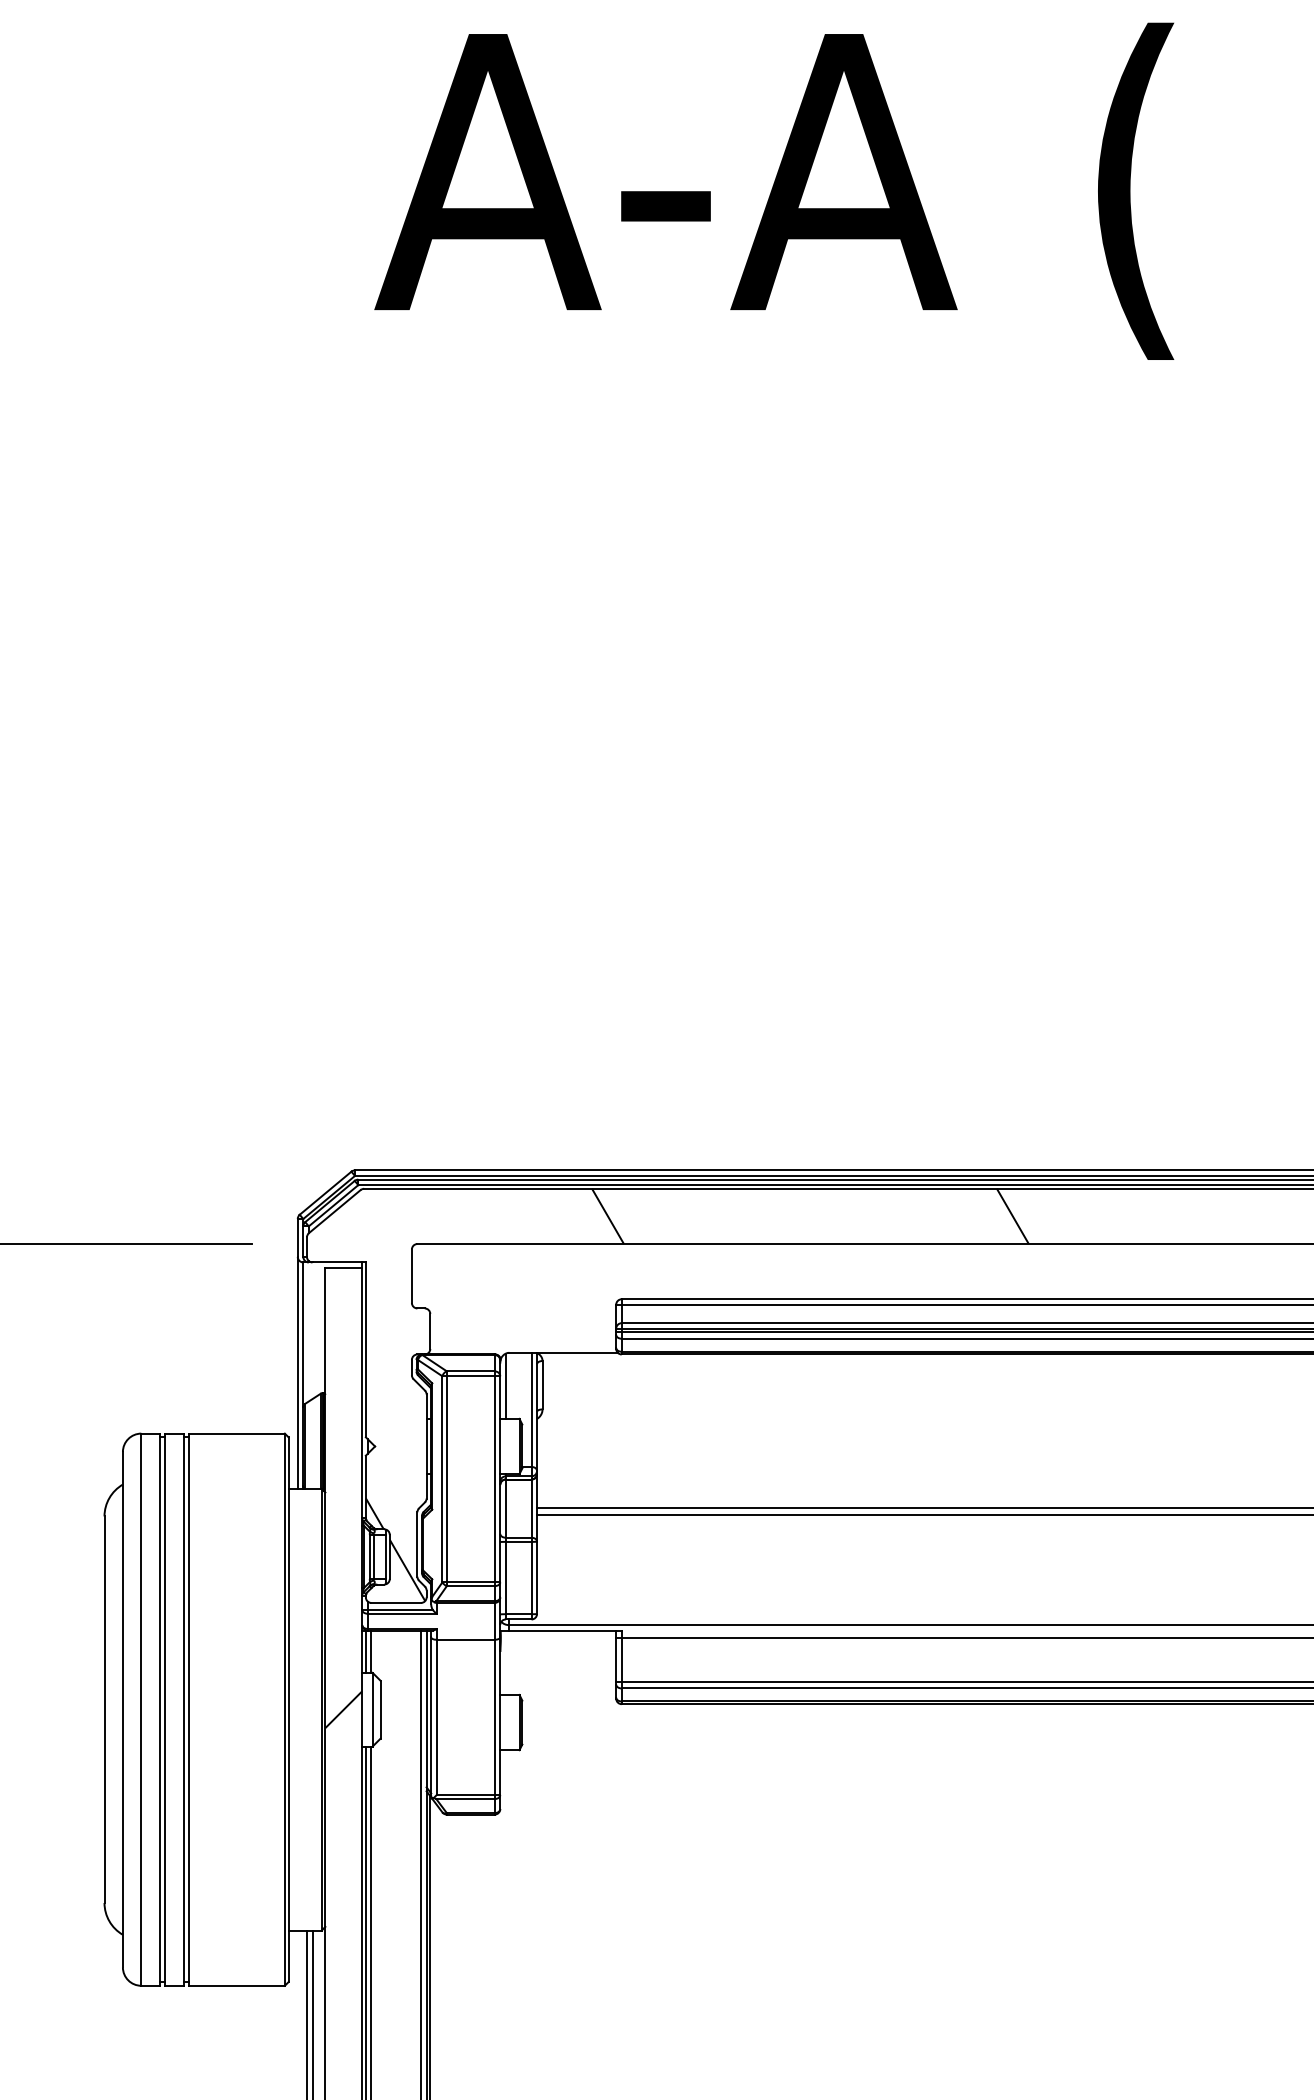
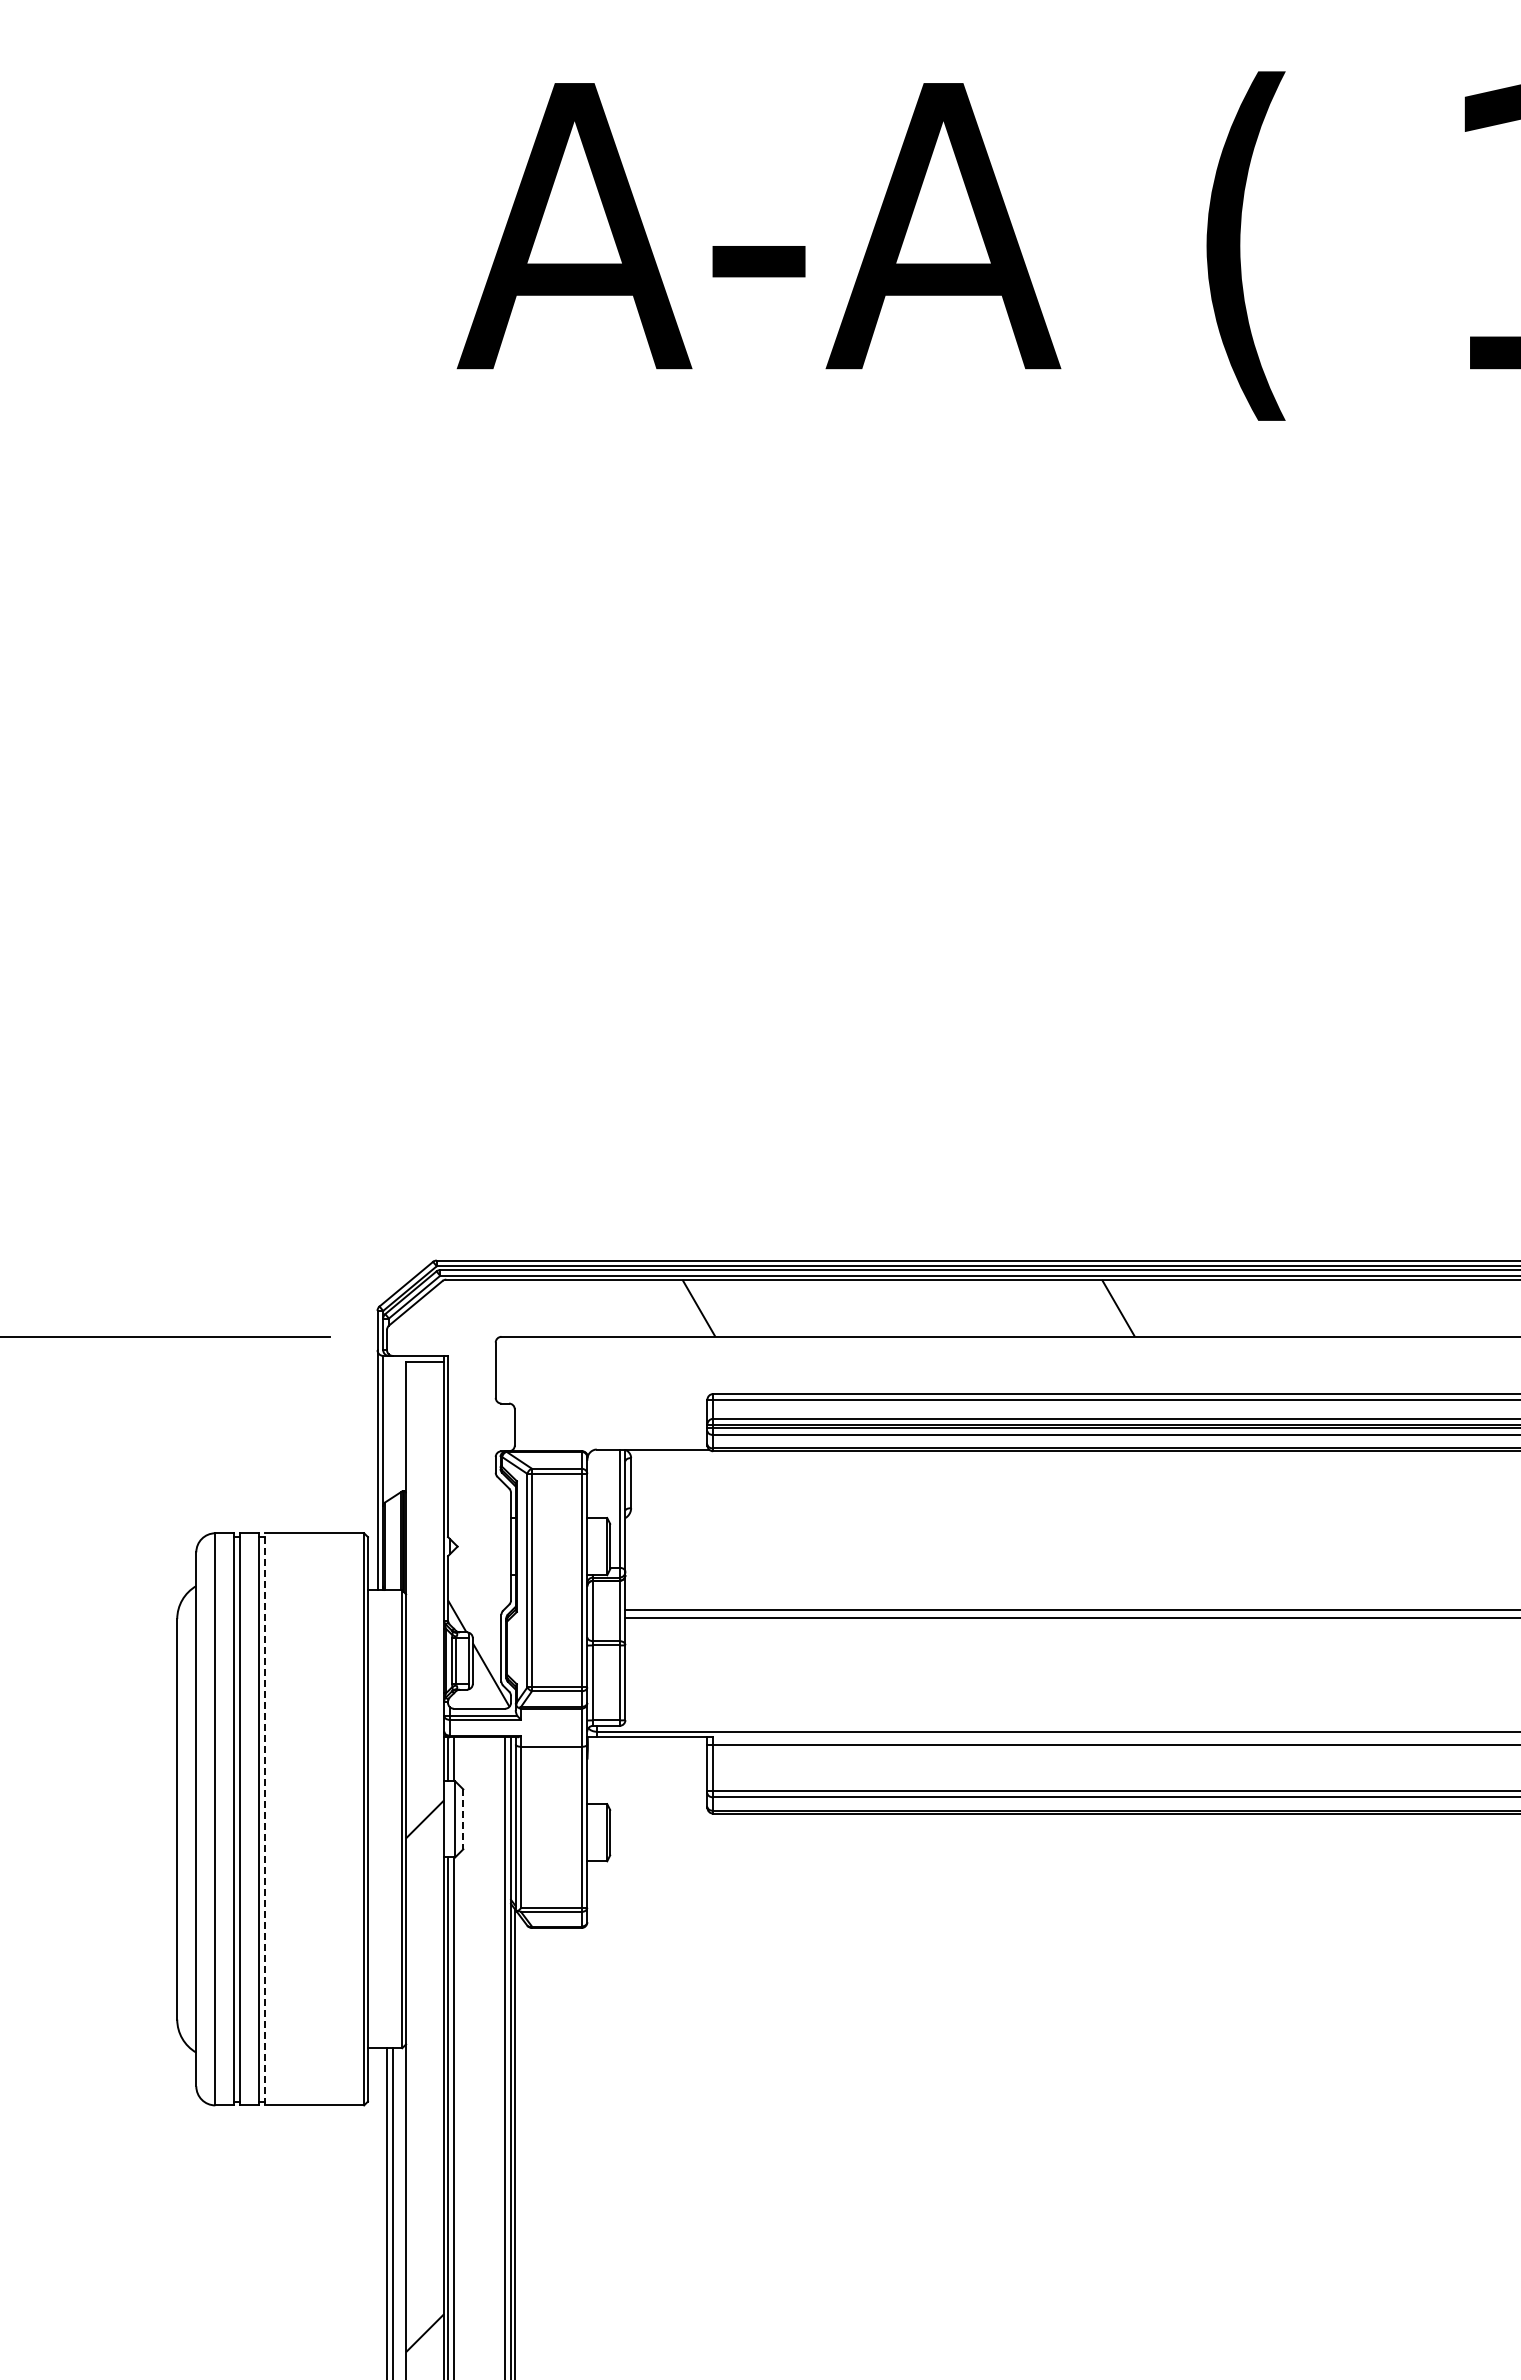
line: (506, 1386) -> (593, 1484), removed
line: (188, 1708) -> (264, 1818), solid -> dashed
line: (380, 1709) -> (463, 1819), solid -> dashed

